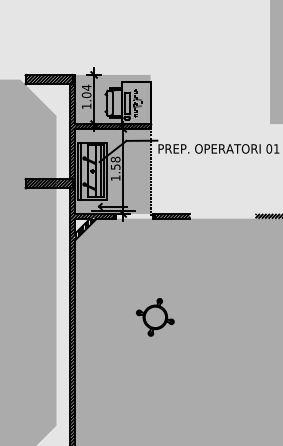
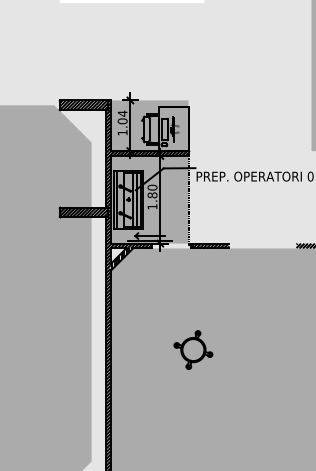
text: (115, 163) -> (152, 191), 1.58 -> 1.80

